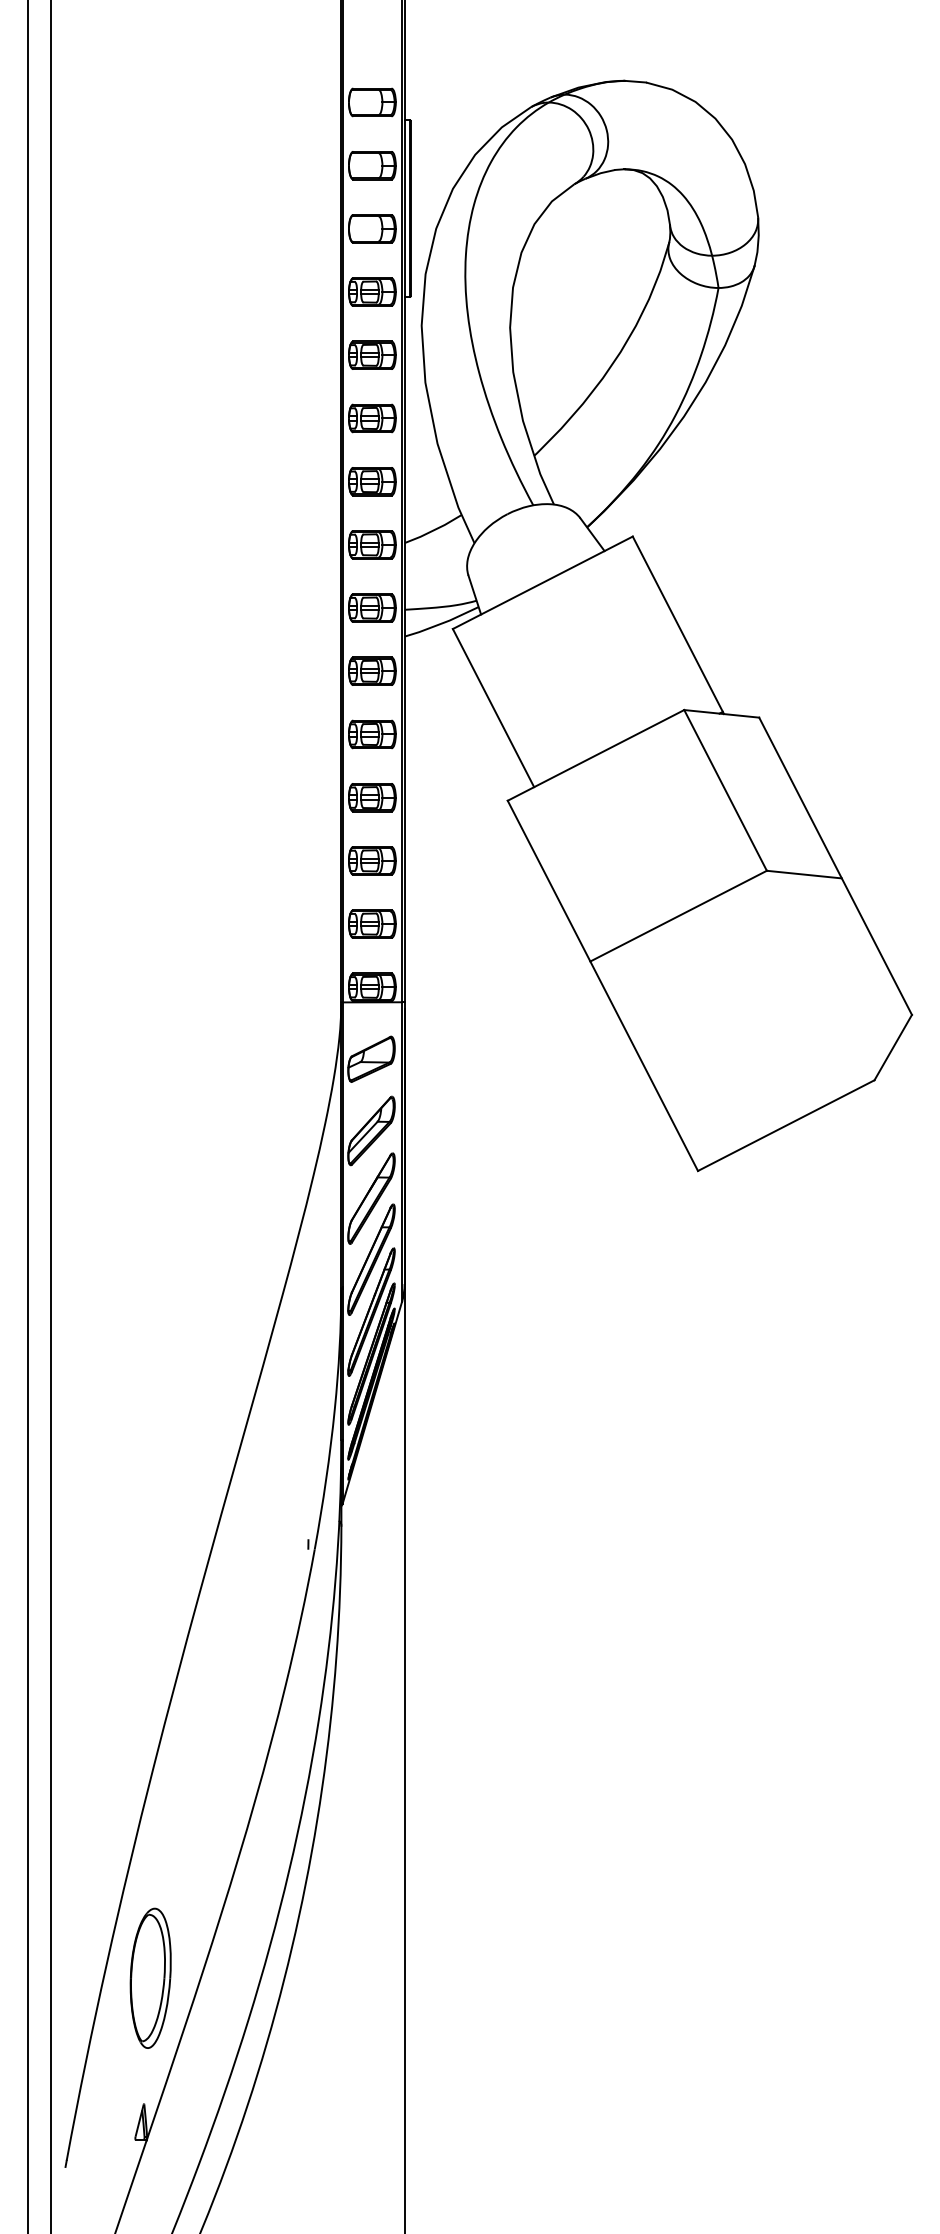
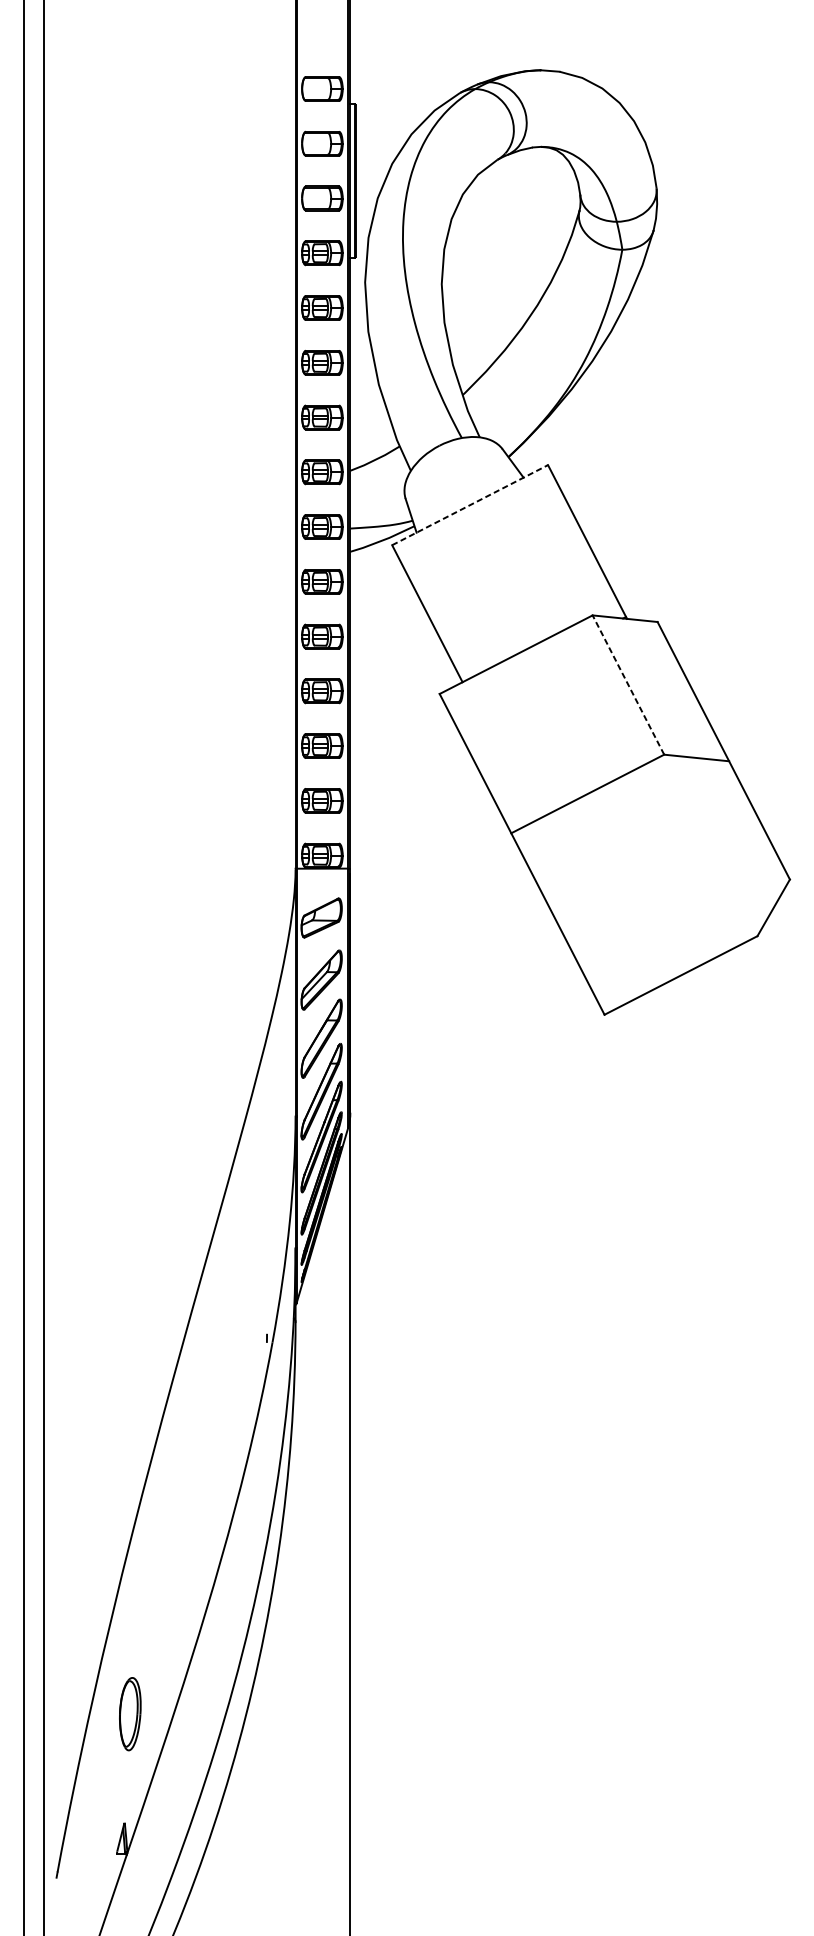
line: (543, 582) -> (470, 504), solid -> dashed
line: (725, 789) -> (628, 684), solid -> dashed
part: (150, 1977) -> (130, 1713), size x0.6

